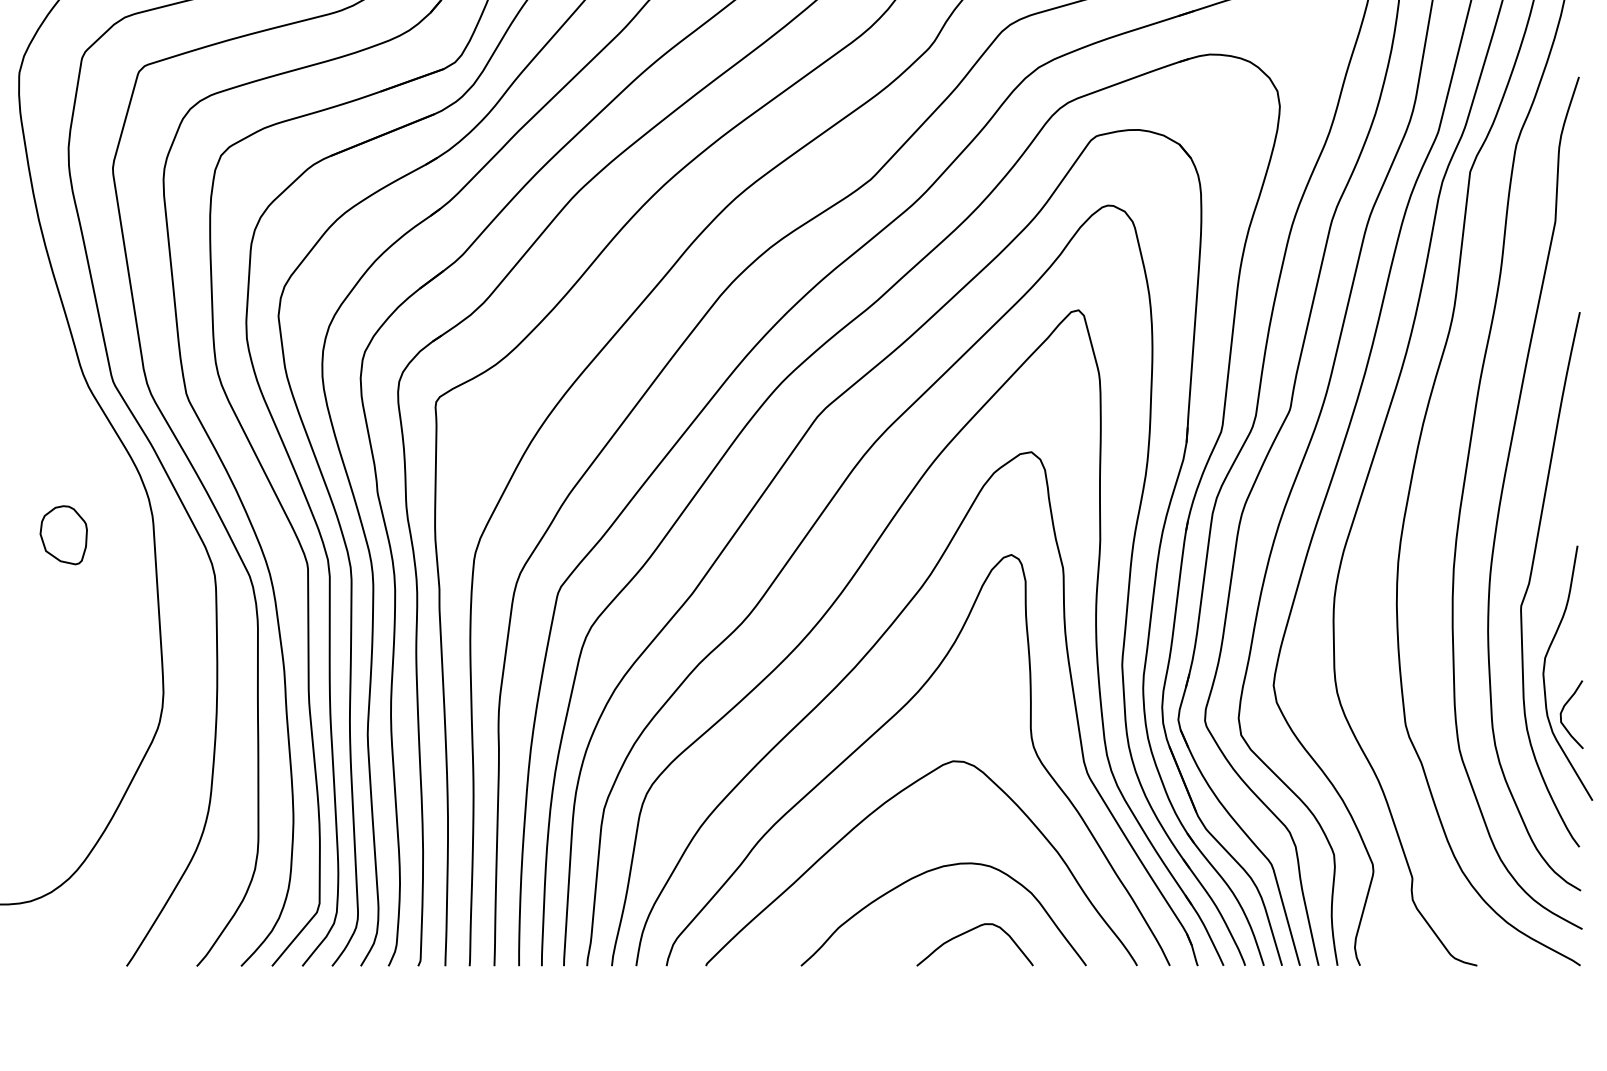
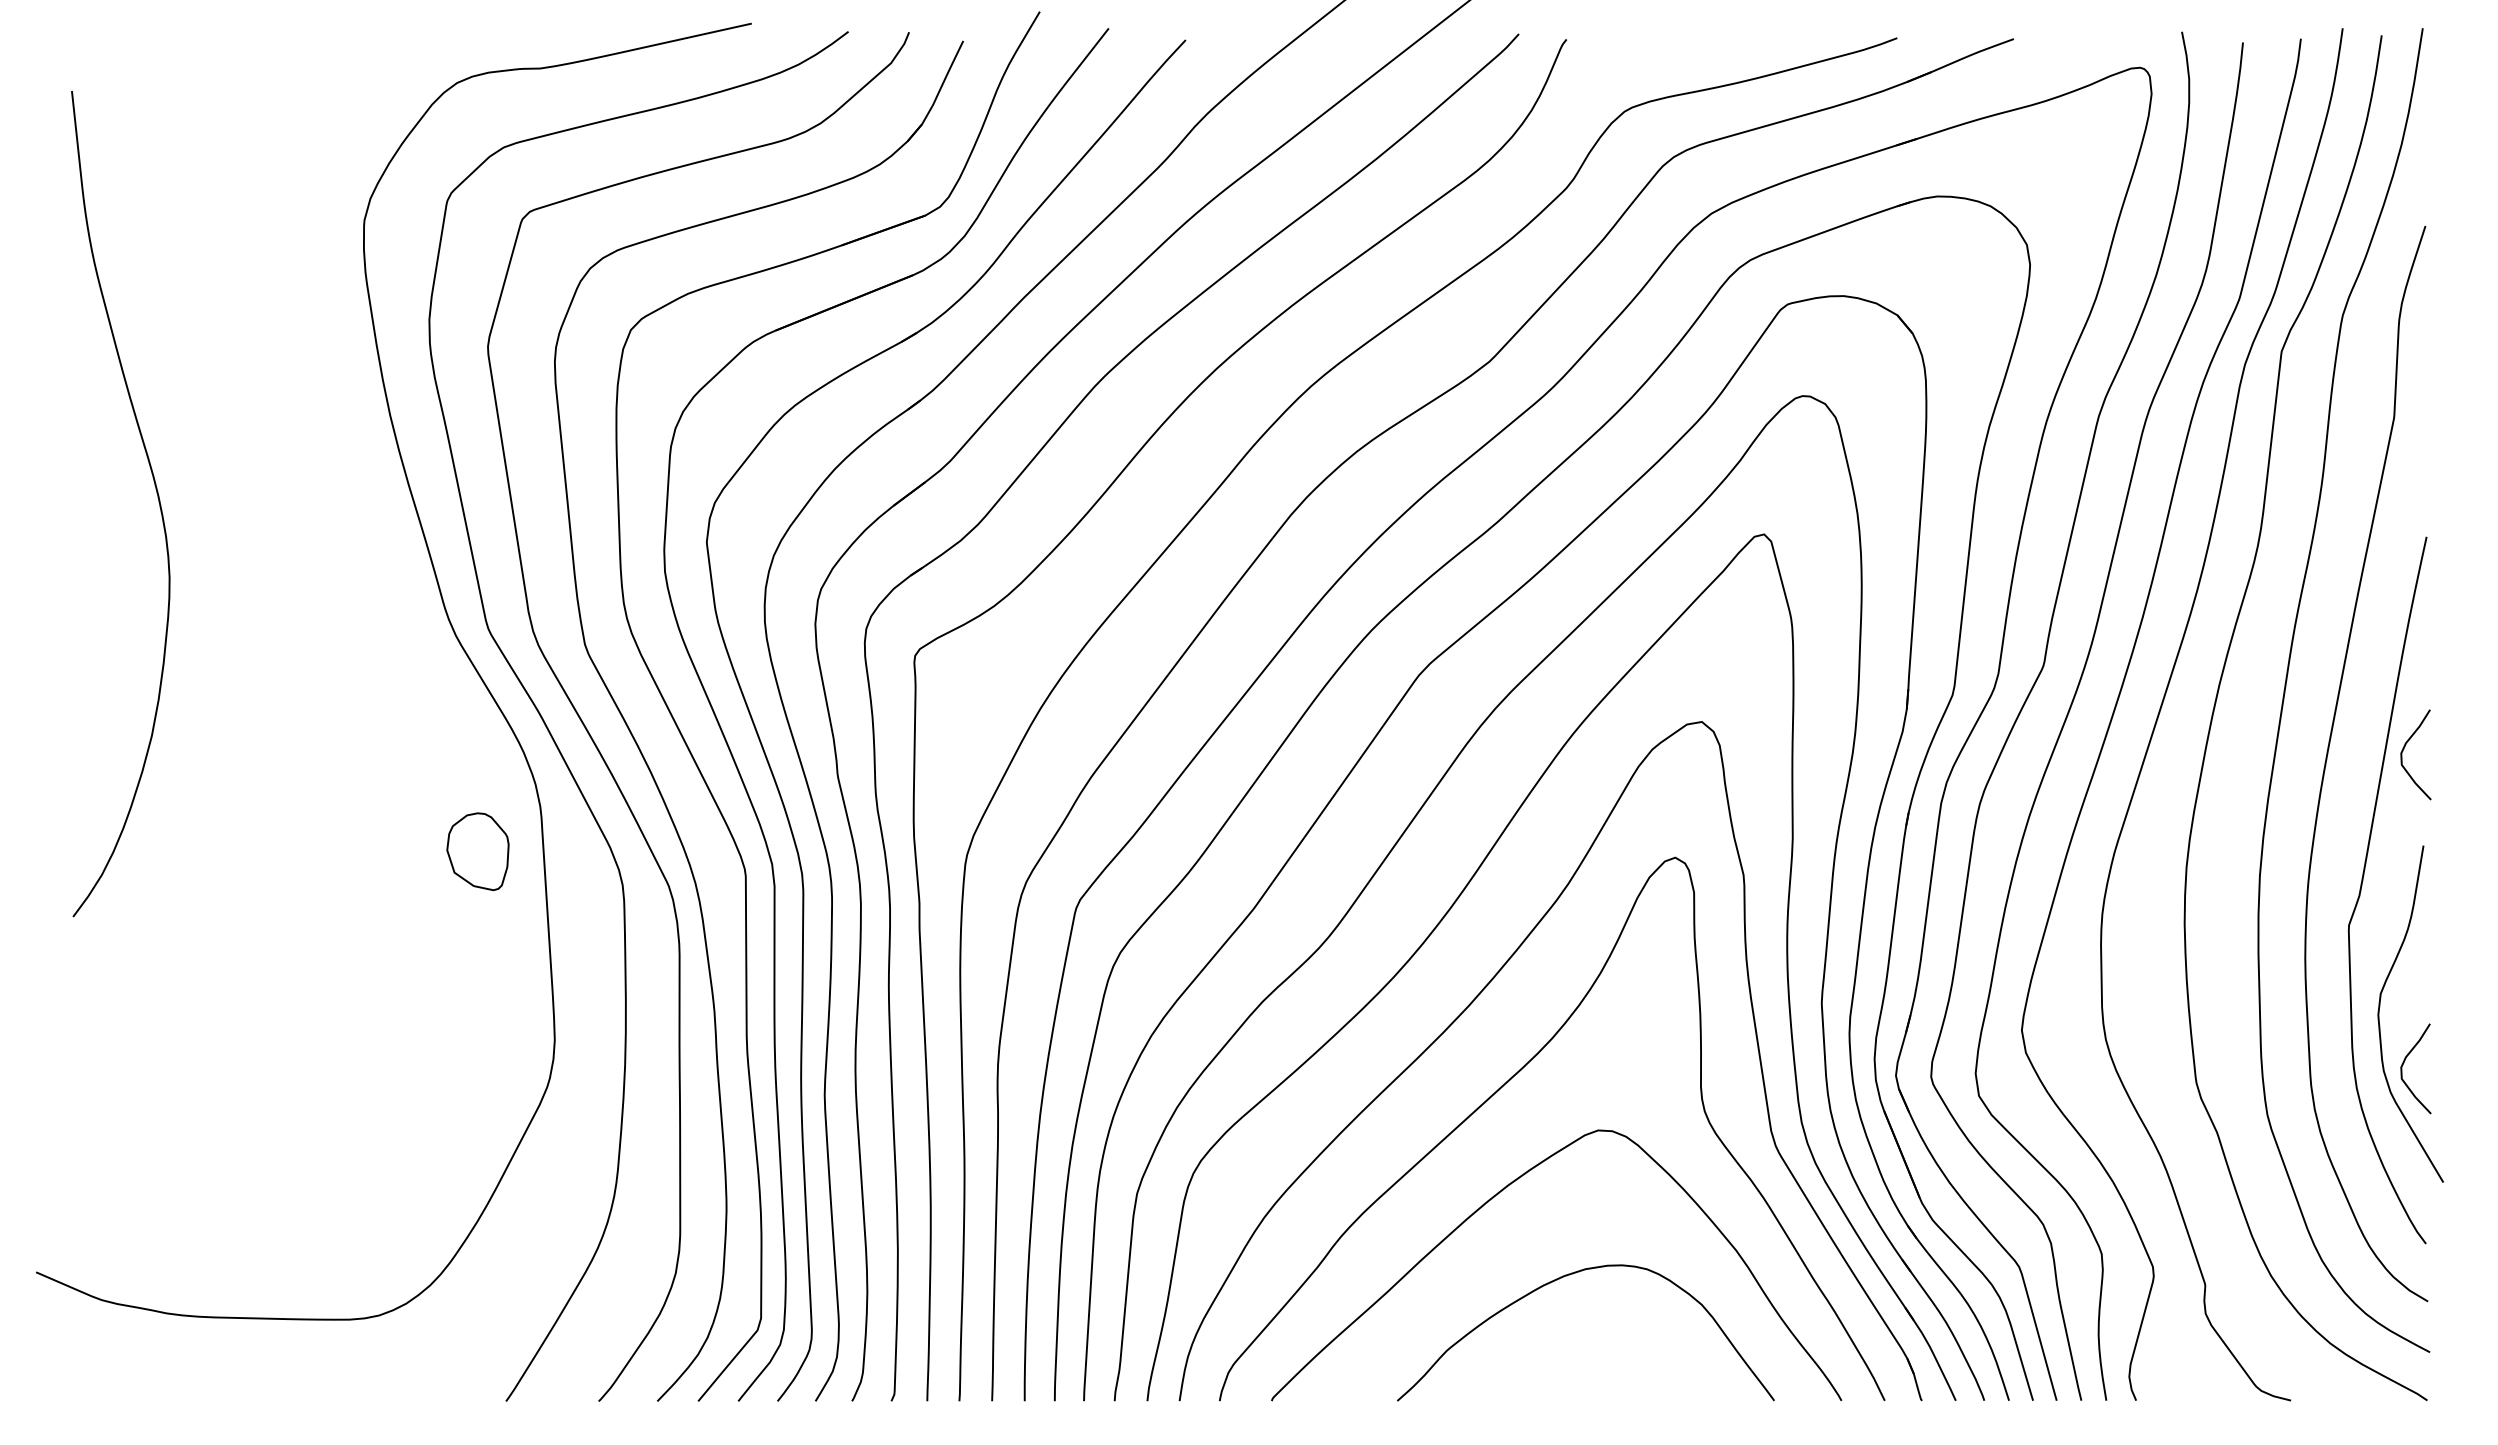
curve: (1563, 473) -> (2404, 749), added
part: (63, 535) -> (477, 851), moved
curve: (968, 932) -> (1618, 1356), removed

